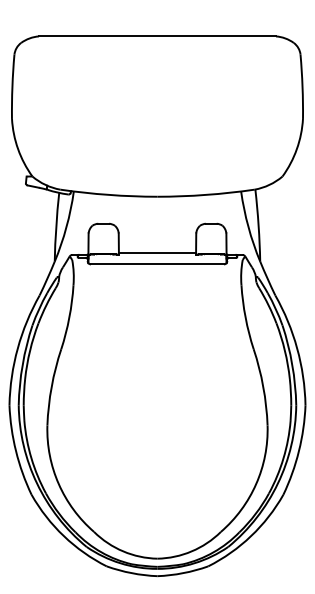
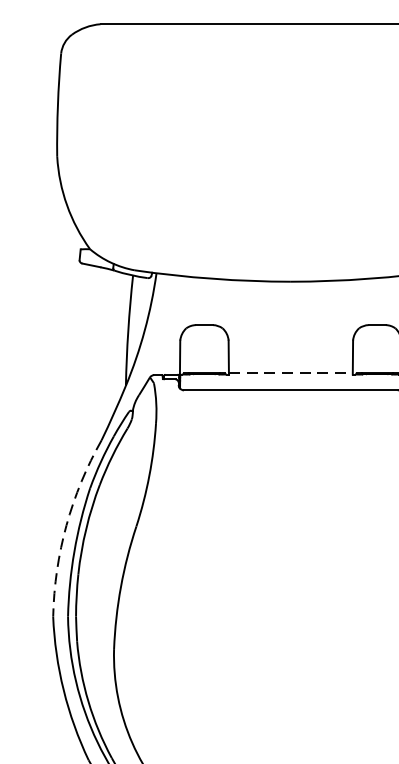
line: (157, 253) -> (290, 372), solid -> dashed
arc: (17, 348) -> (66, 525), solid -> dashed

